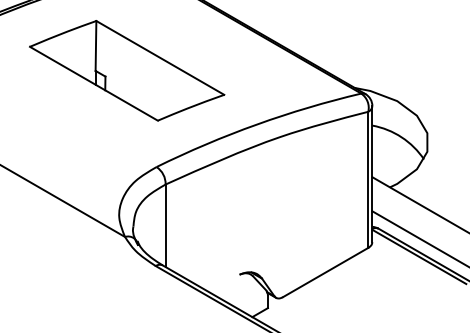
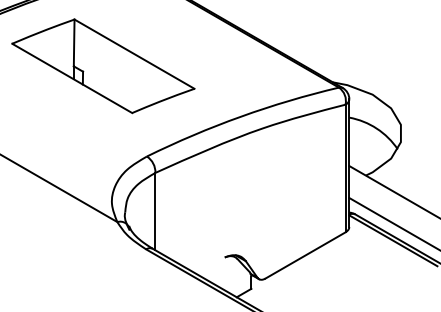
part: (127, 70) -> (103, 65), moved

